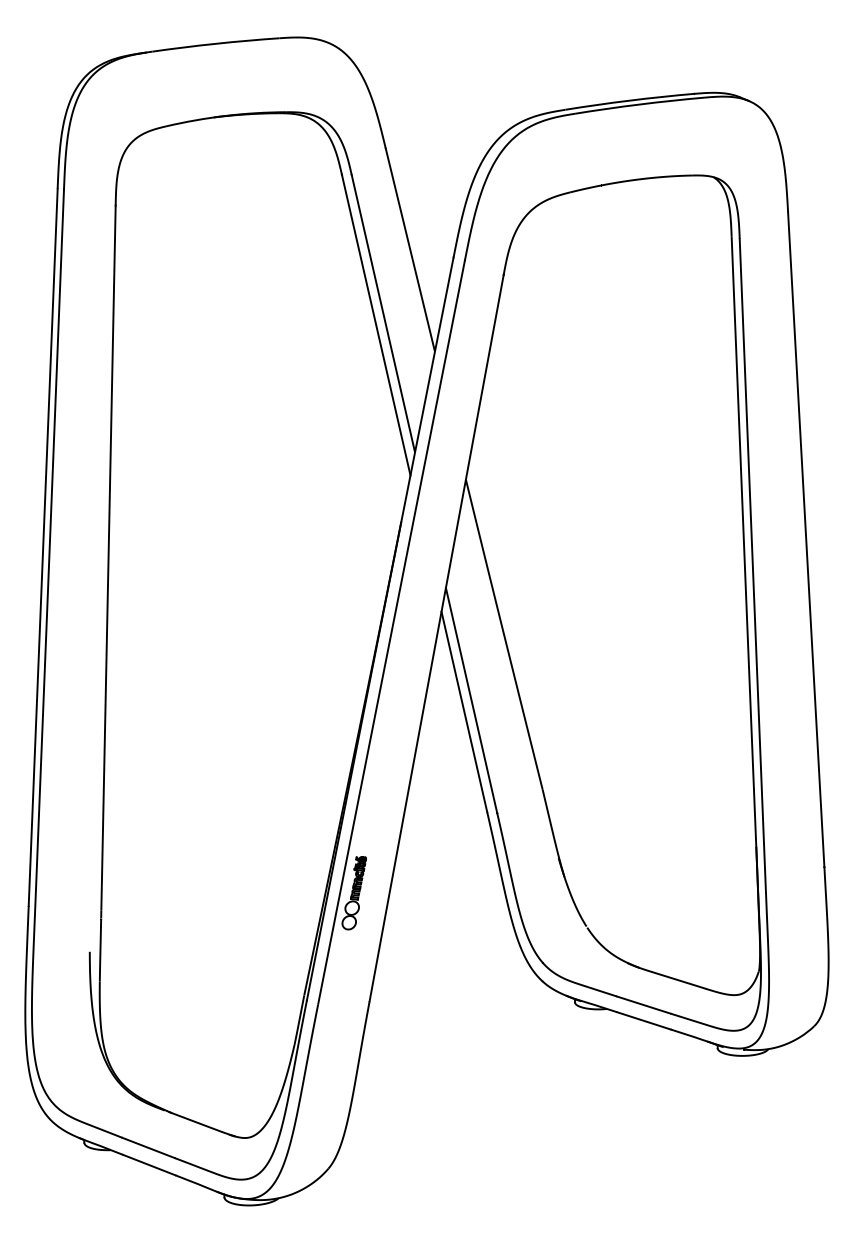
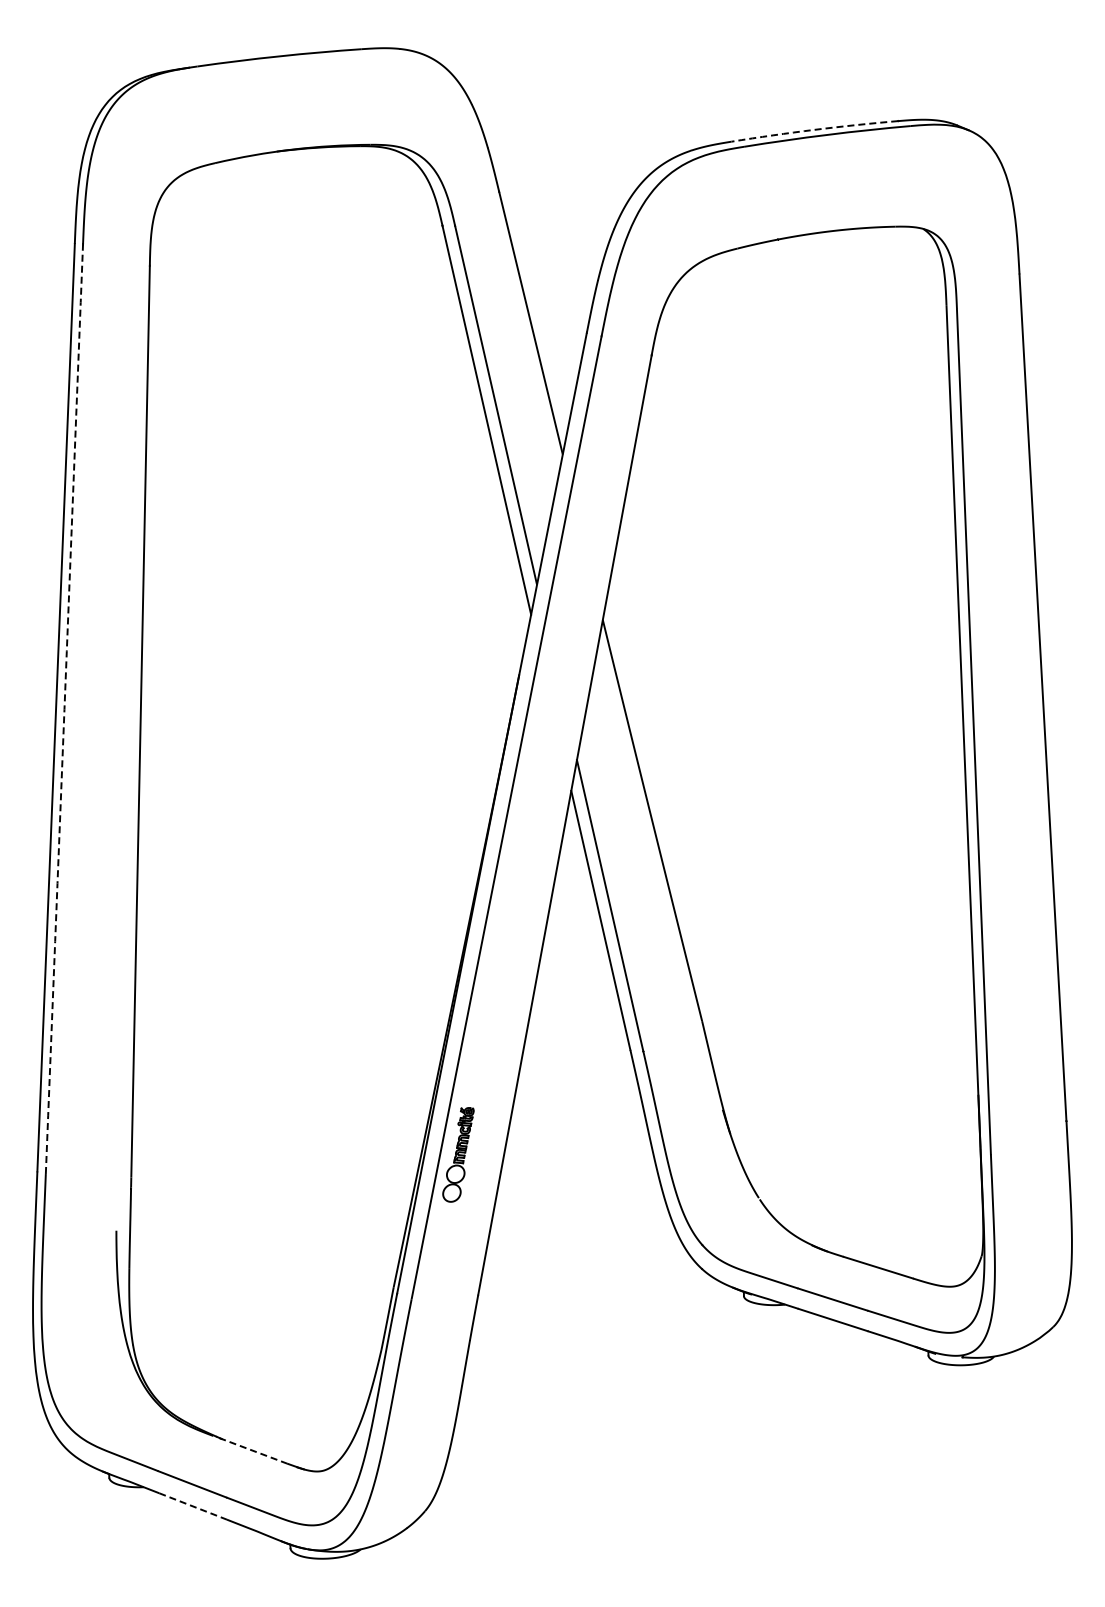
arc: (629, 100) -> (814, 129), solid -> dashed
arc: (49, 548) -> (64, 709), solid -> dashed
line: (195, 1122) -> (253, 1451), solid -> dashed
line: (149, 1165) -> (193, 1506), solid -> dashed

